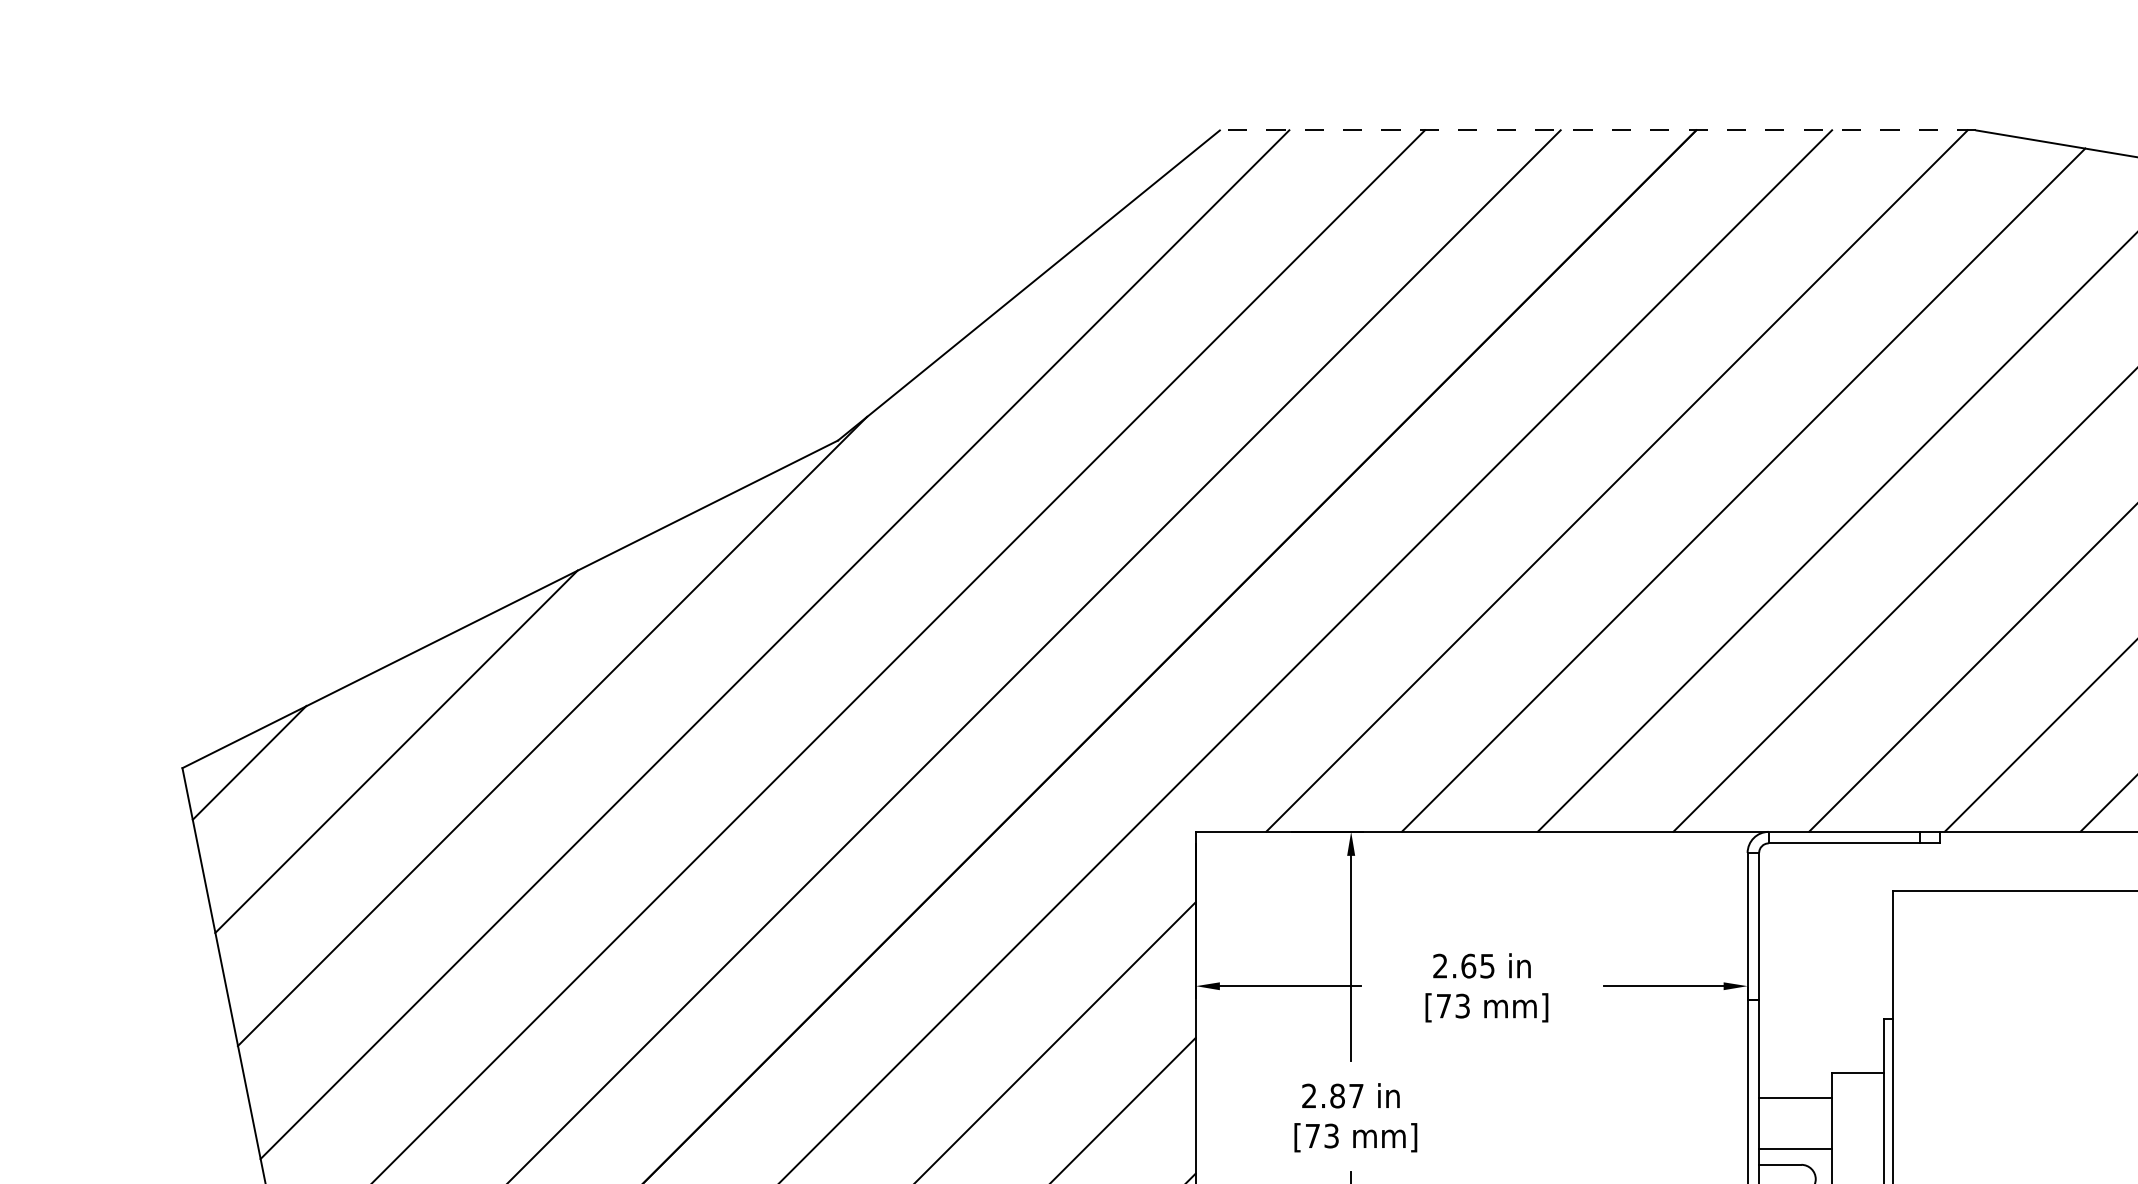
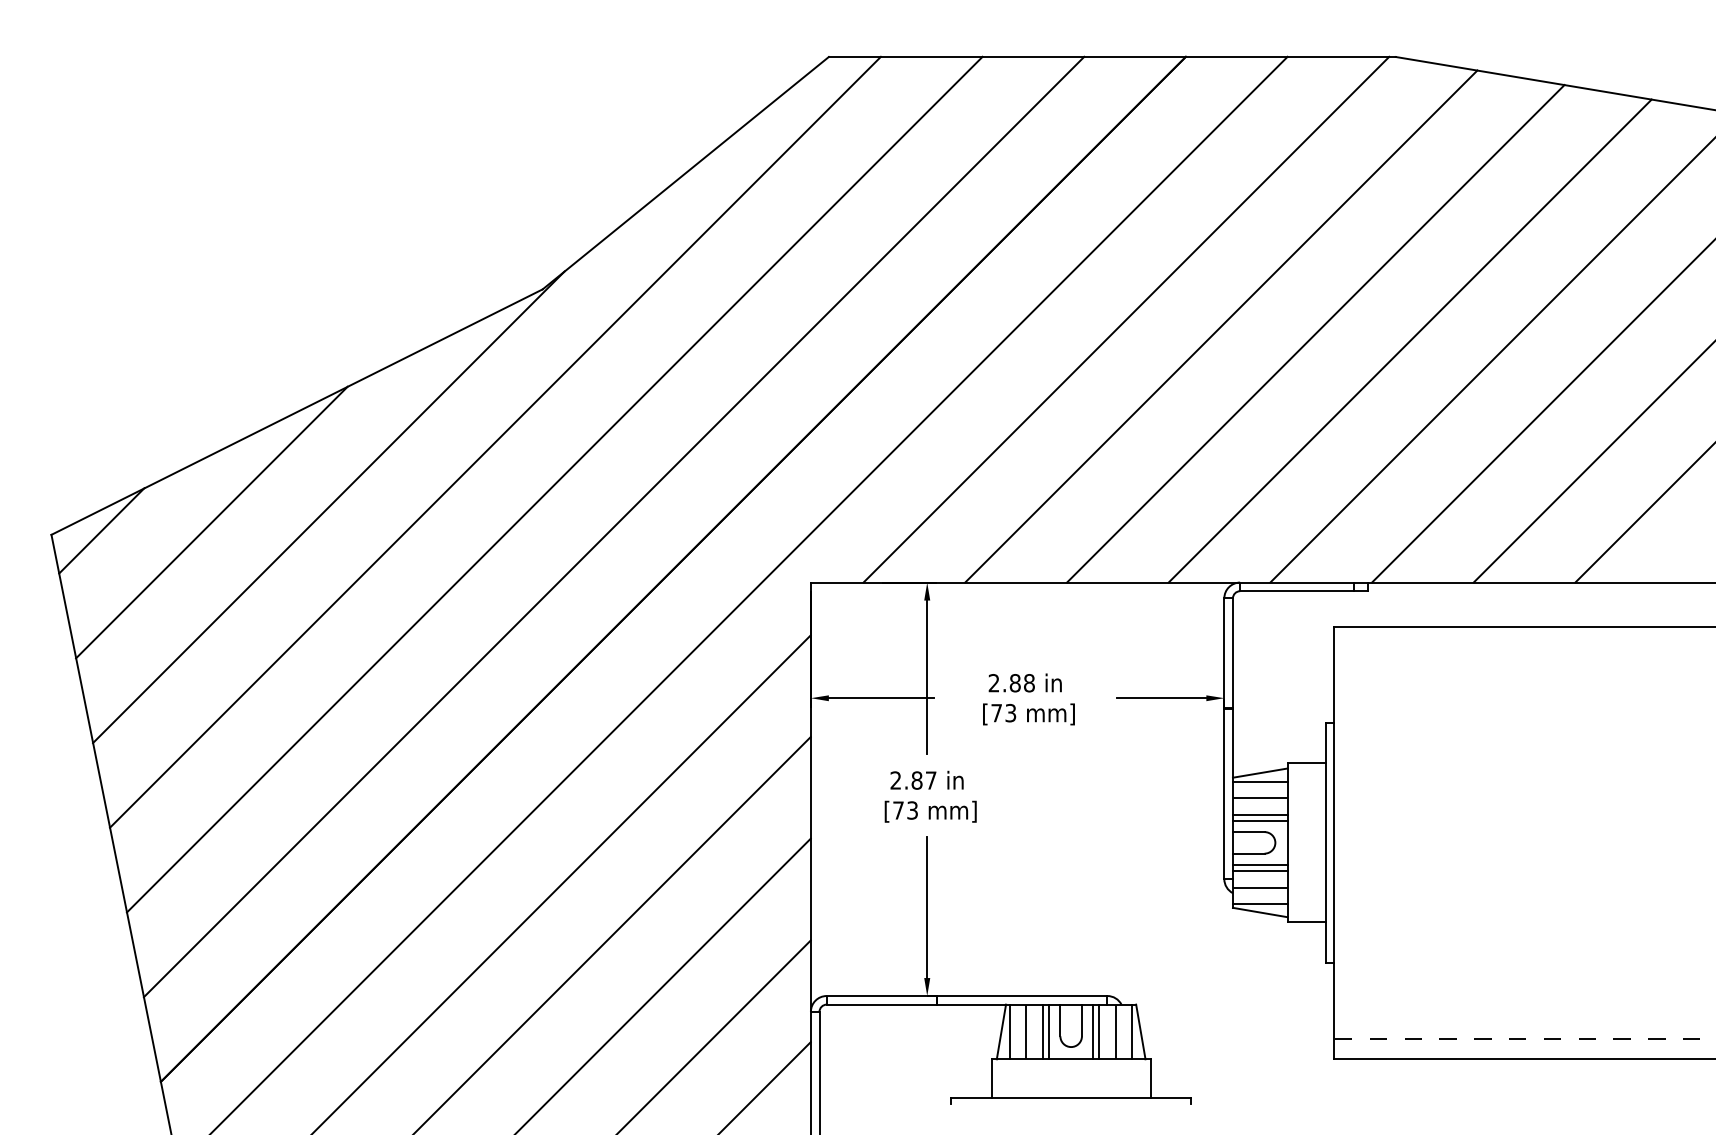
line: (1597, 129) -> (1111, 56), dashed -> solid
text: (1476, 966) -> (1021, 683), 2.65 -> 2.88
line: (1794, 1085) -> (1259, 772), added
line: (1794, 1118) -> (1259, 797), added
line: (1794, 1141) -> (1259, 814), added

